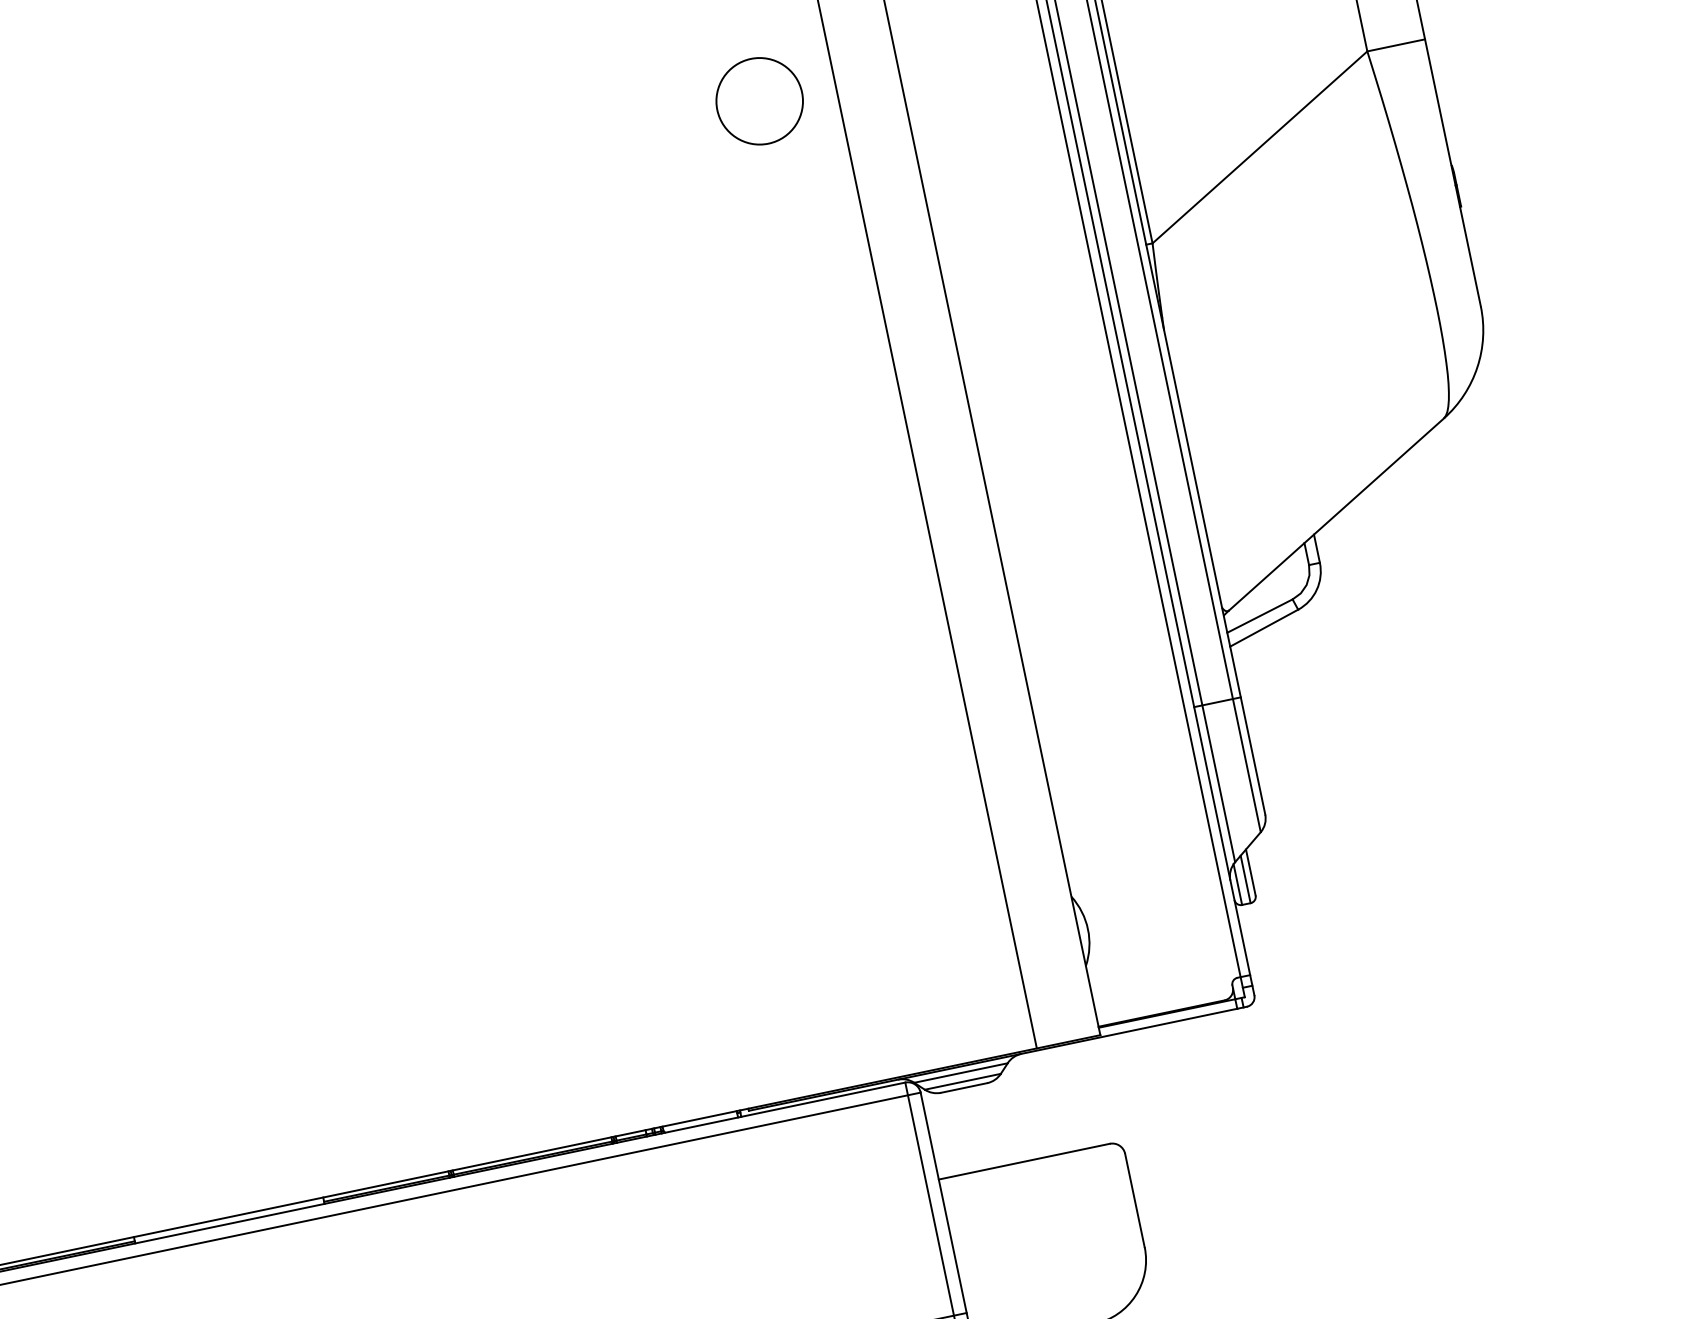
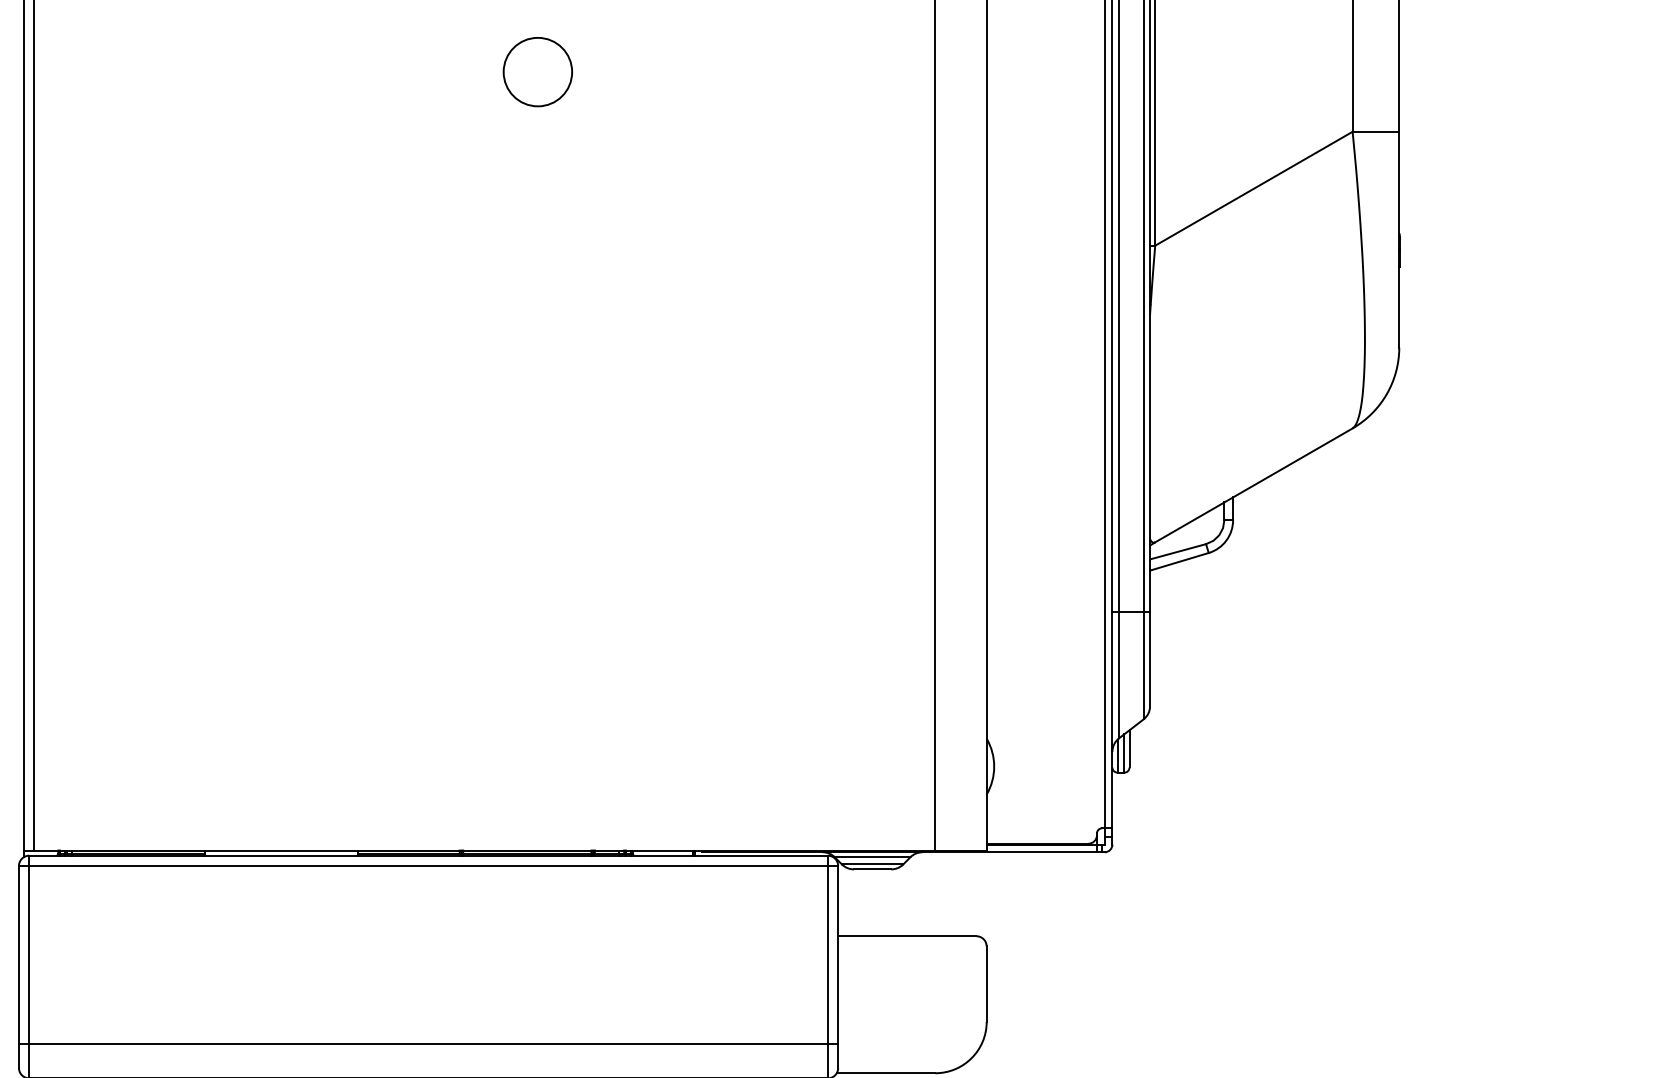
circle: (759, 101) -> (537, 72), moved

